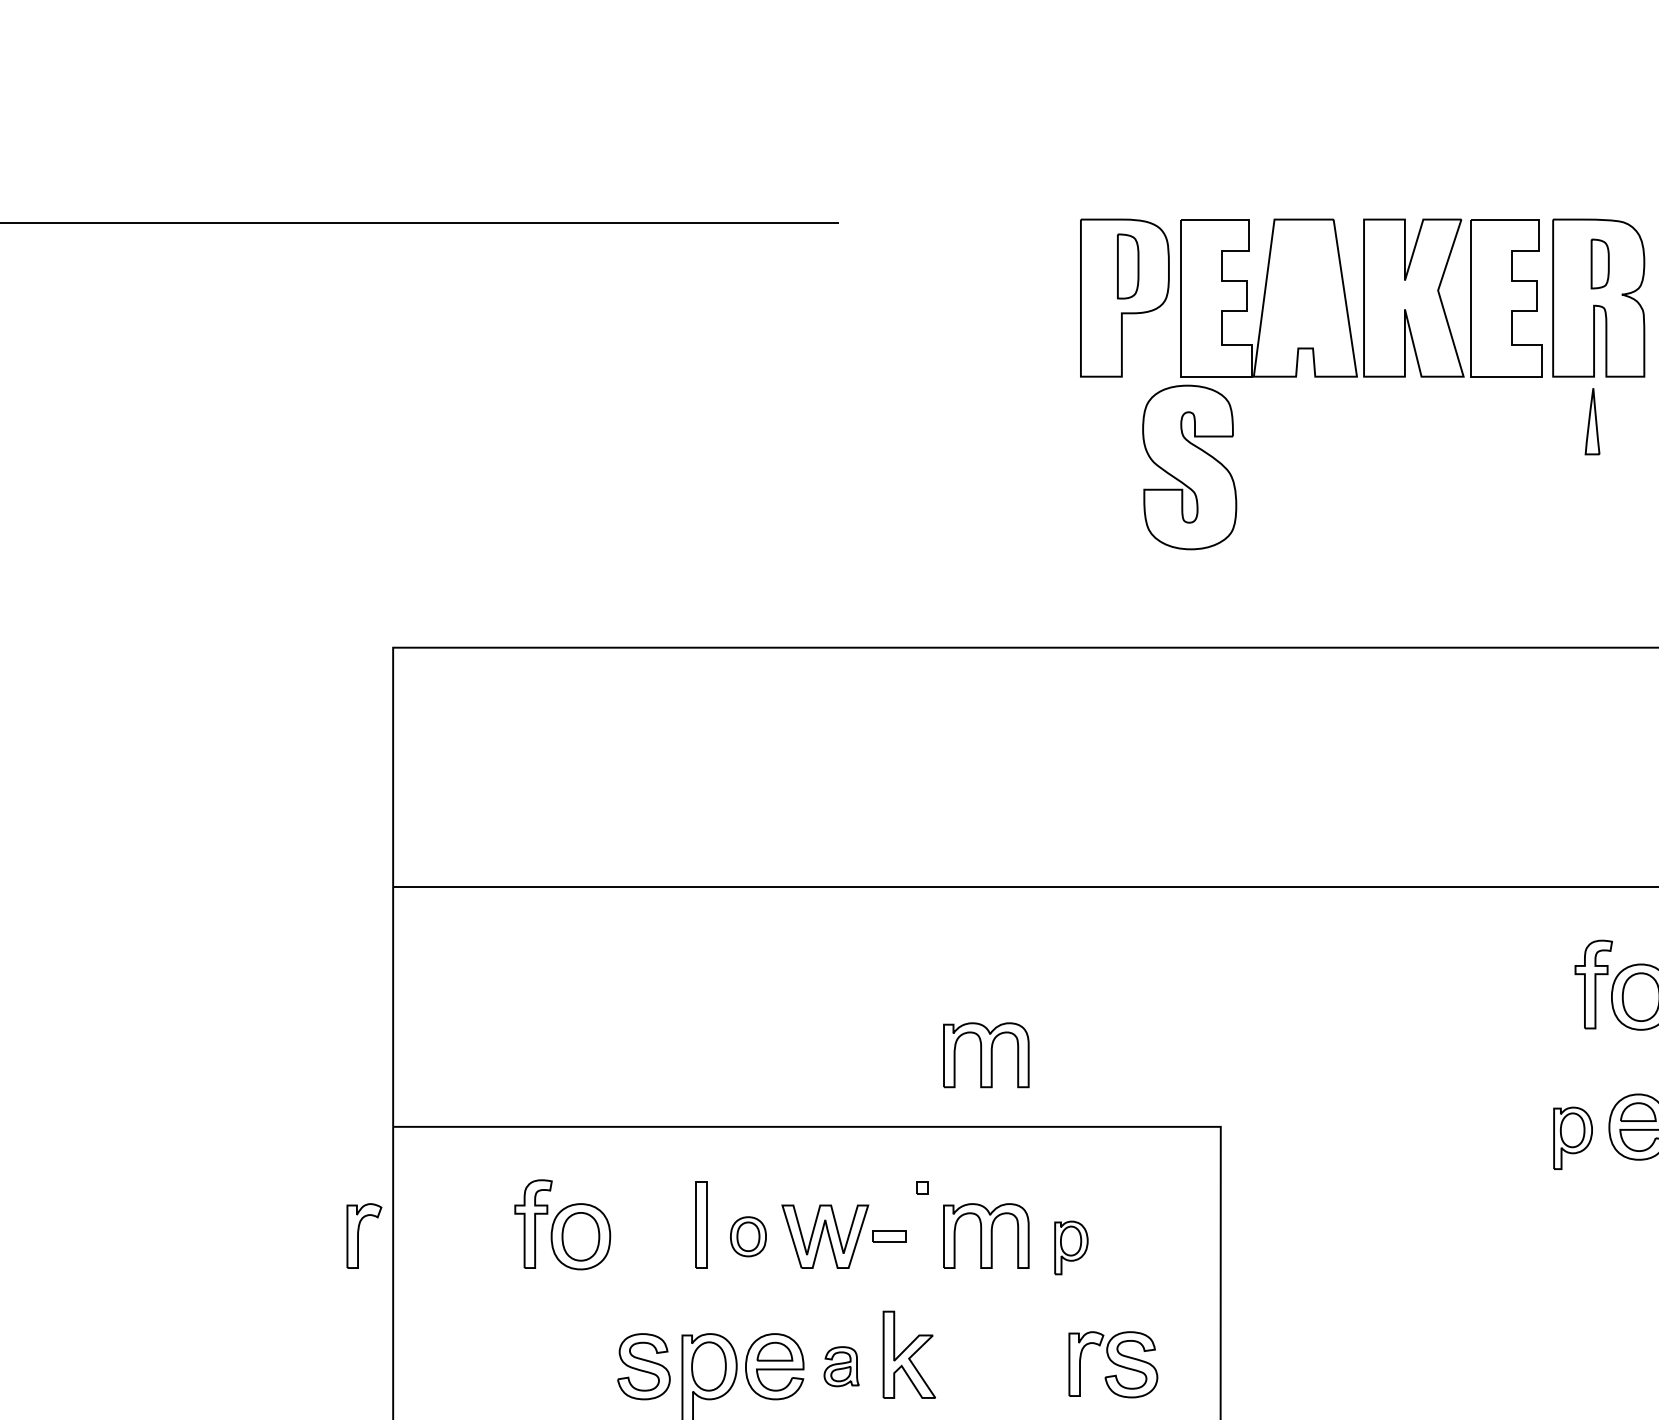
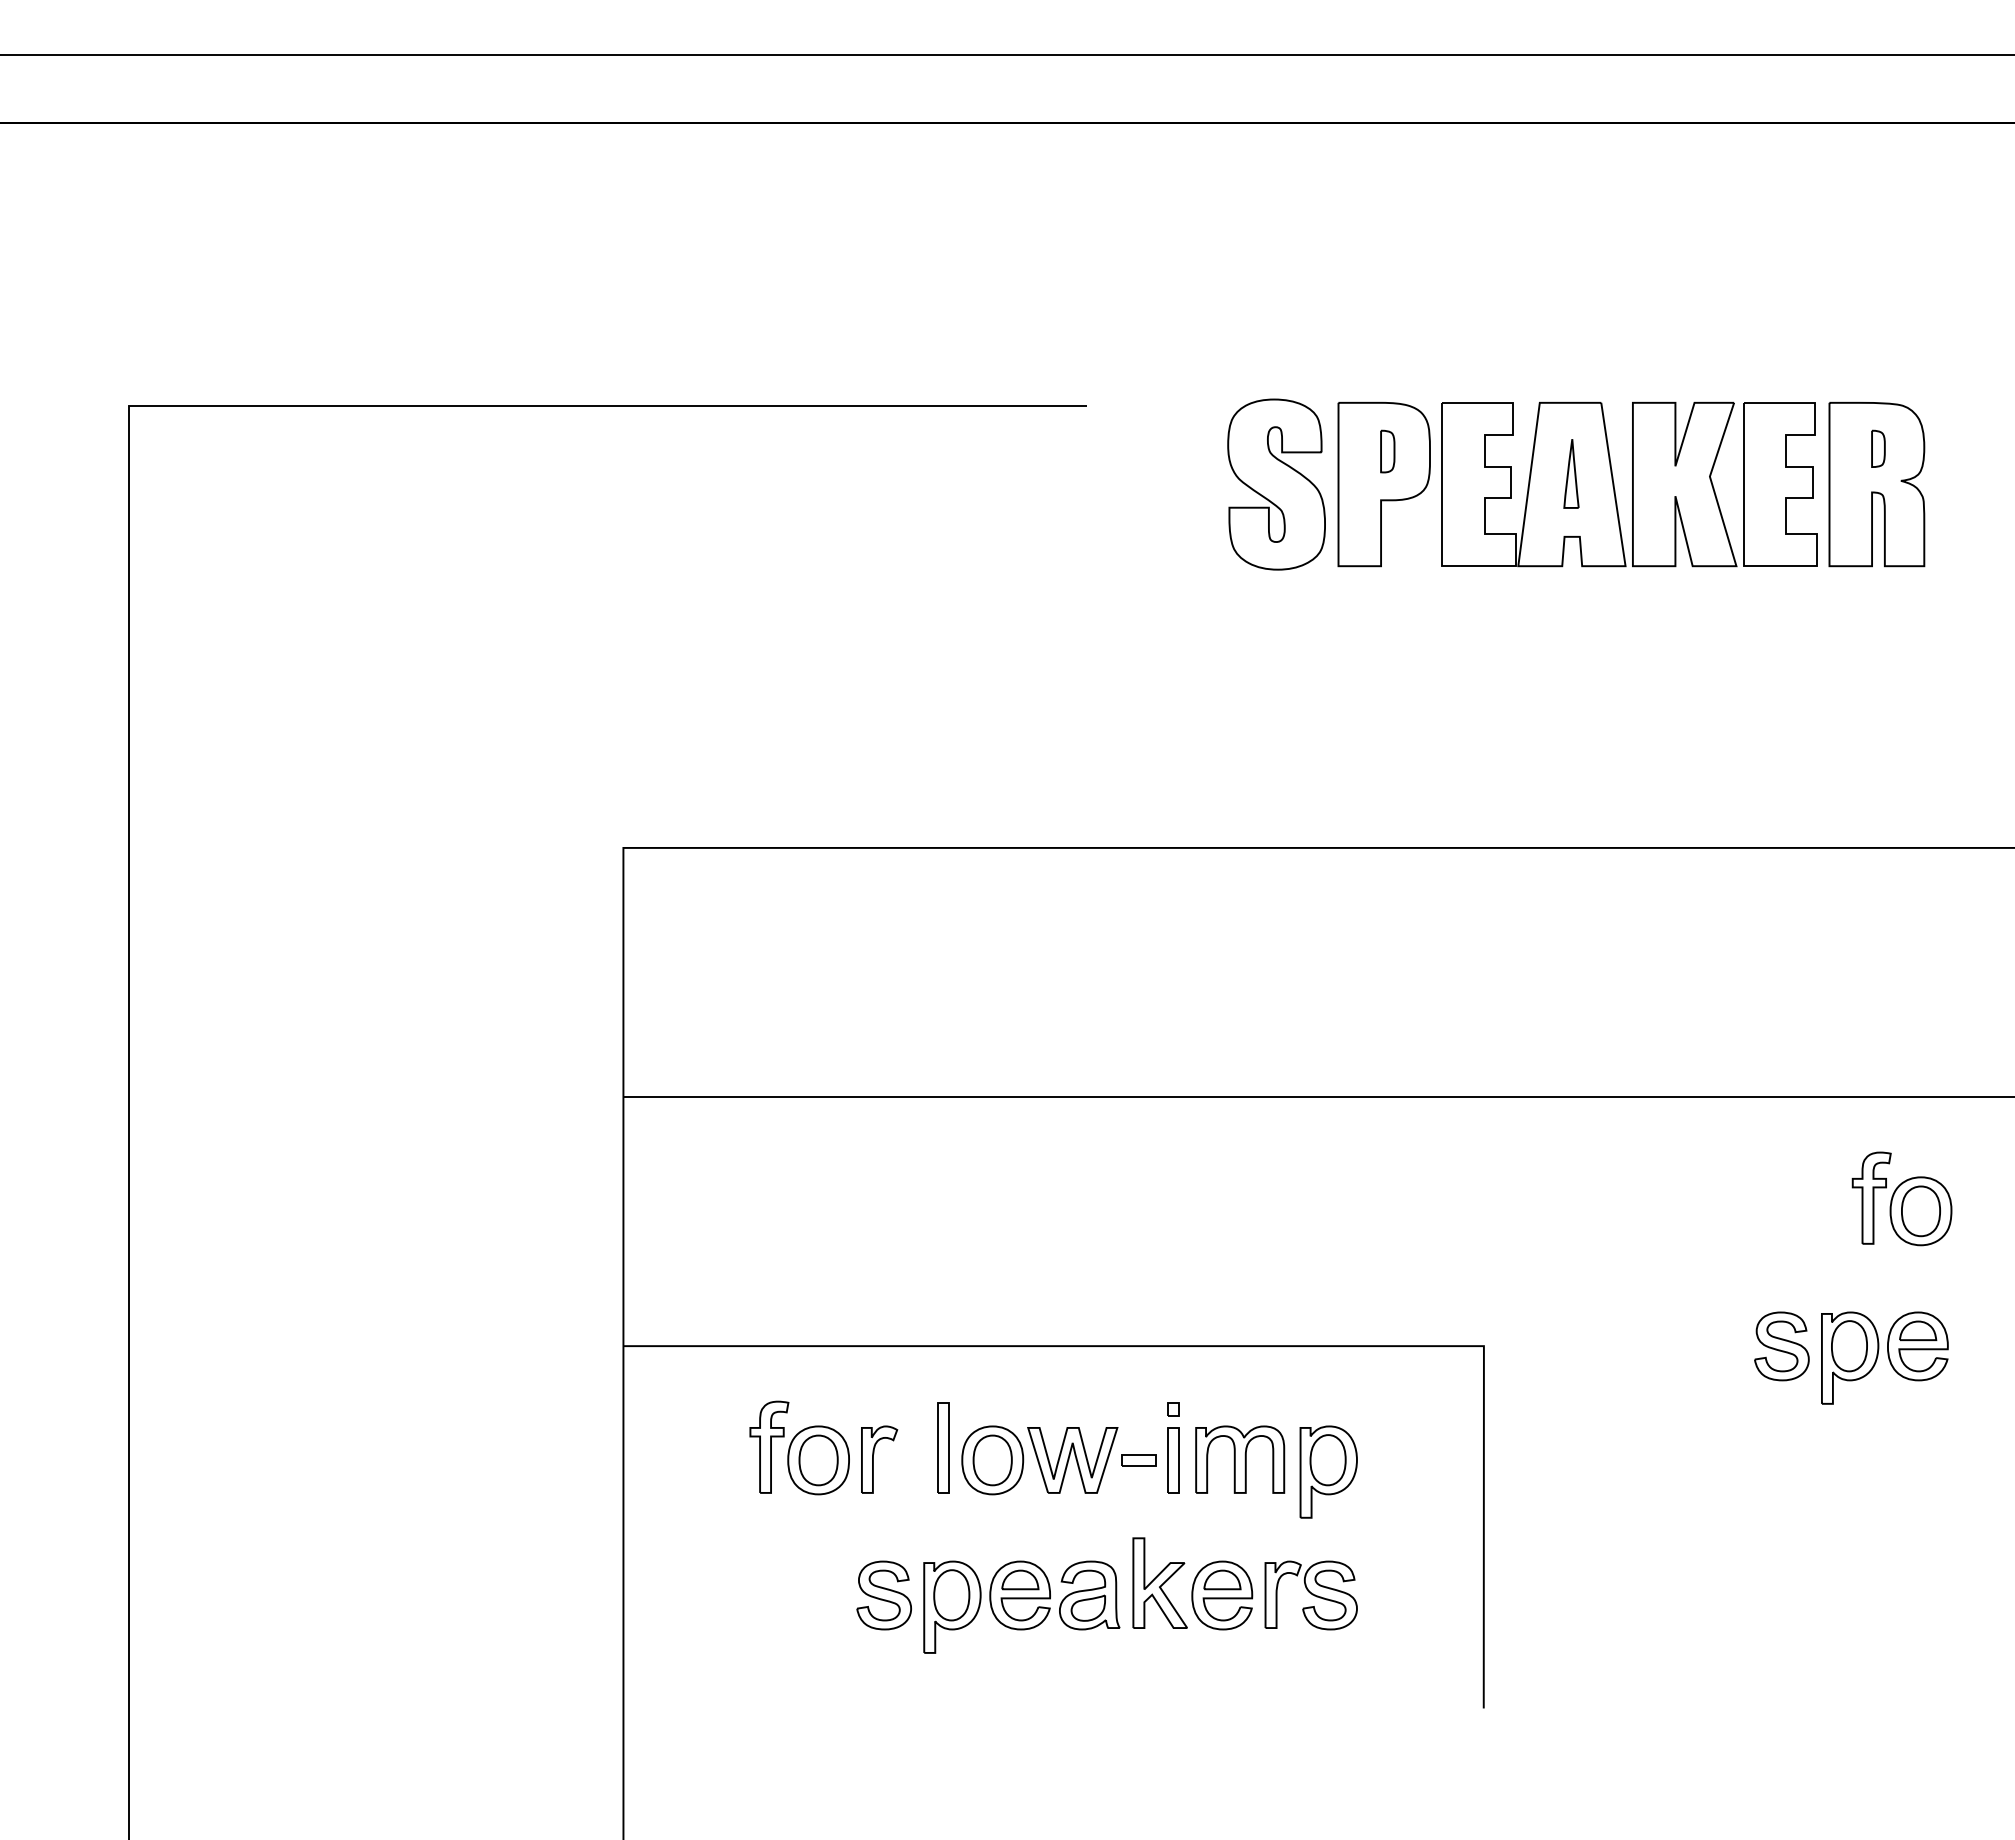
part: (1600, 263) -> (1878, 448), size x0.71
part: (1128, 266) -> (1387, 451), size x0.62
part: (1592, 421) -> (1571, 473), moved
part: (1189, 467) -> (1276, 484), moved
part: (986, 1055) -> (1240, 1271), removed
part: (1506, 1127) -> (1781, 1346), added
part: (1573, 1137) -> (1850, 1357), size x1.43
part: (364, 1235) -> (879, 1459), moved
part: (748, 1236) -> (992, 1460), size x1.67
part: (922, 1236) -> (1173, 1460), added
part: (1071, 1247) -> (1328, 1471), size x1.67
part: (1112, 1364) -> (1310, 1595), moved
part: (841, 1366) -> (1089, 1595), size x1.67
part: (969, 1366) -> (1222, 1595), added

